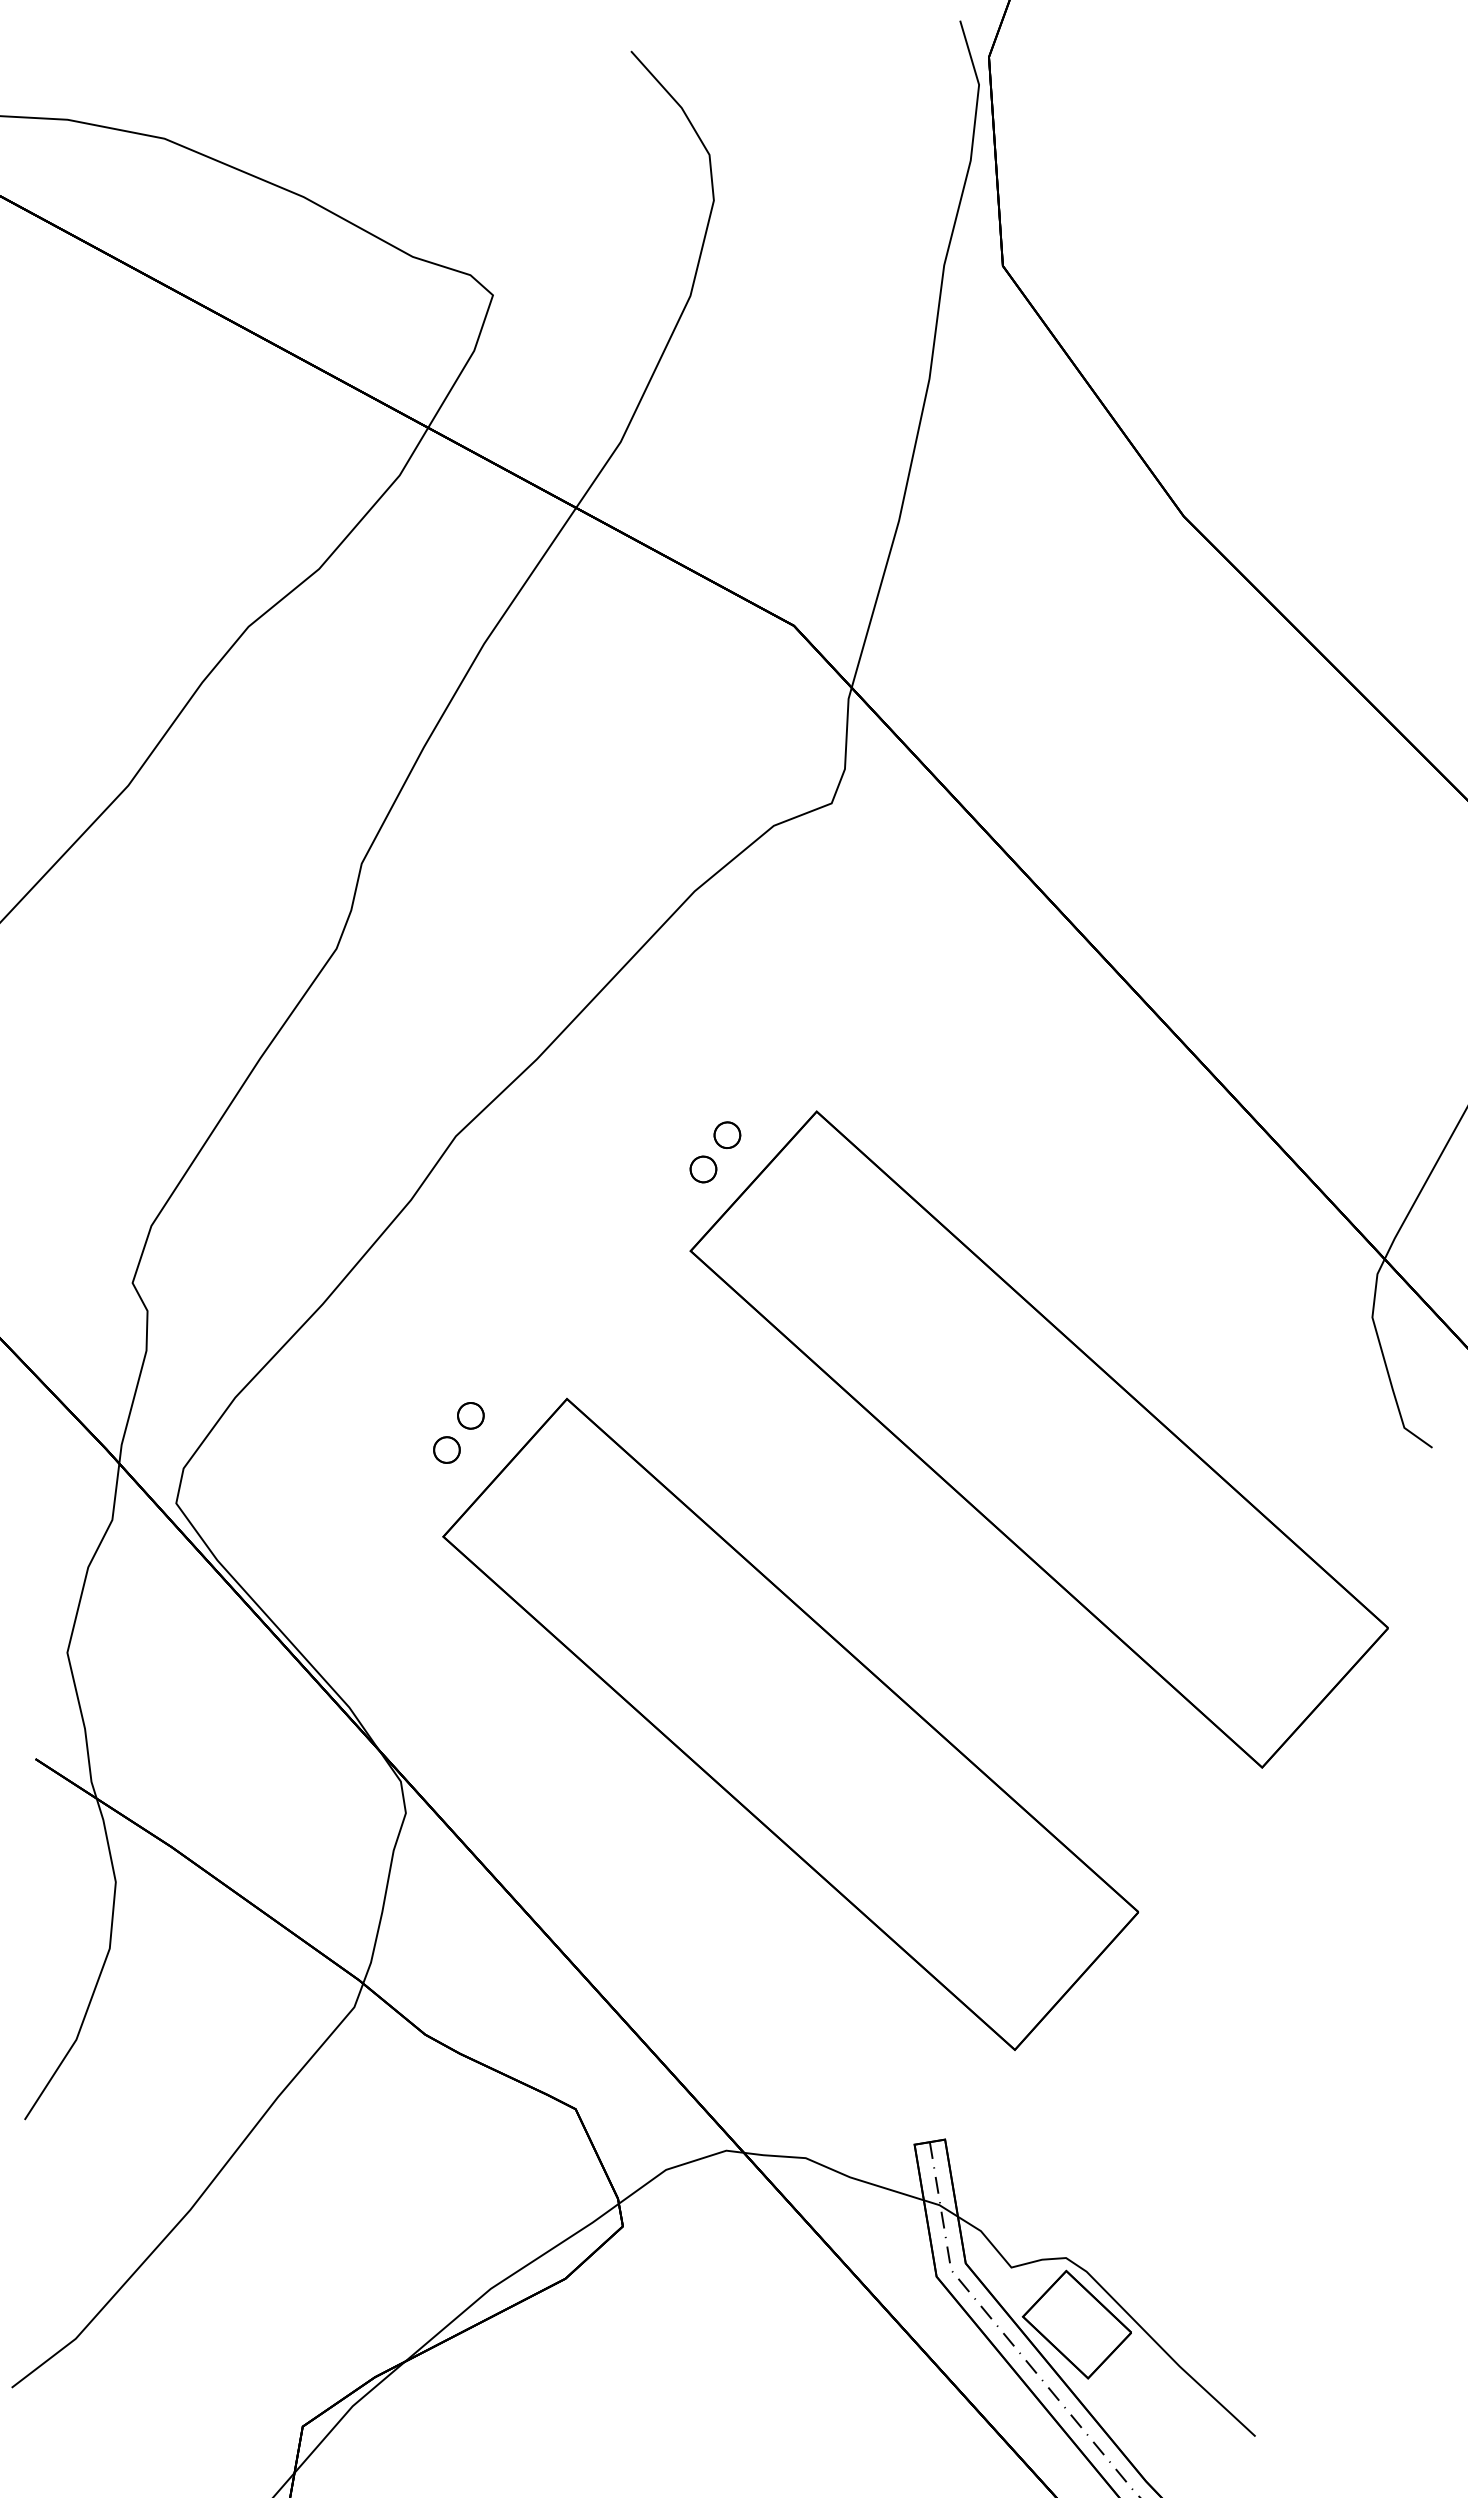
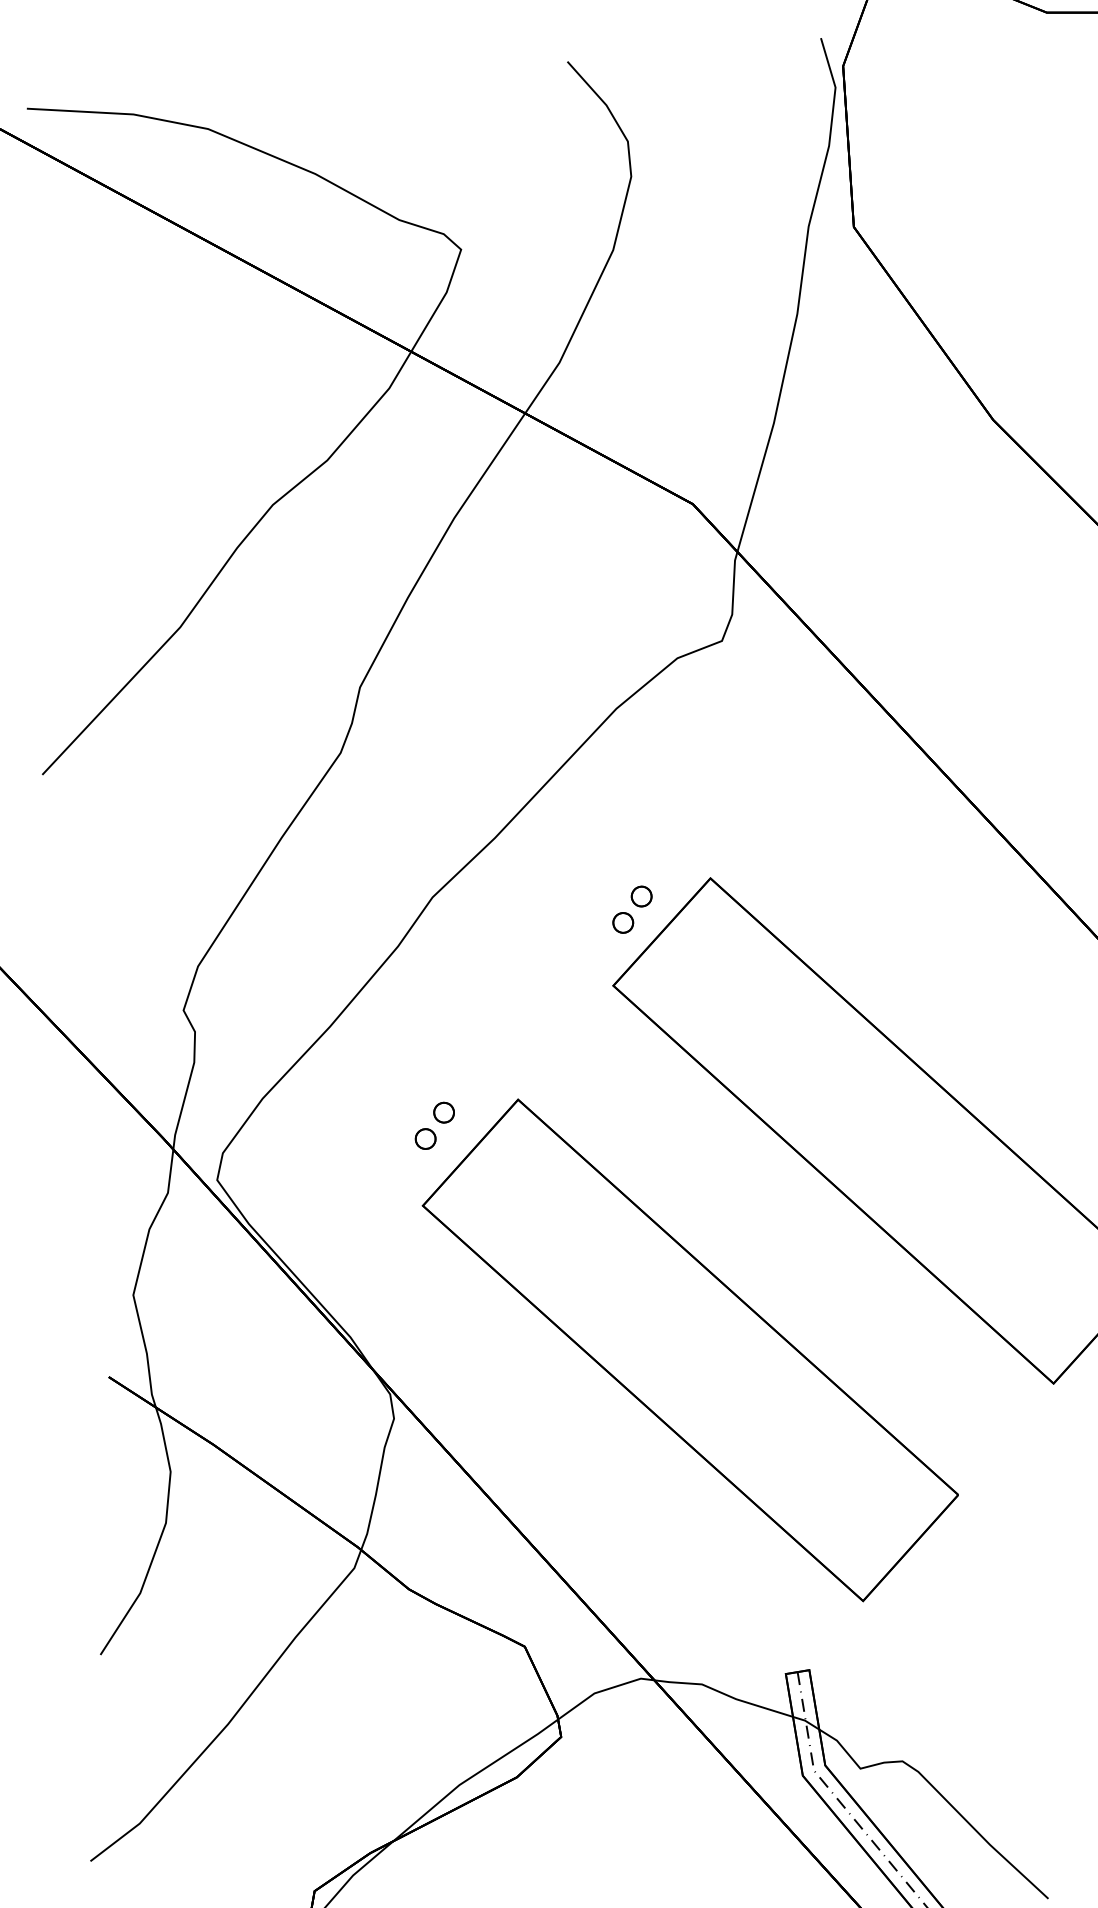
part: (1076, 2324) -> (910, 1812), removed

